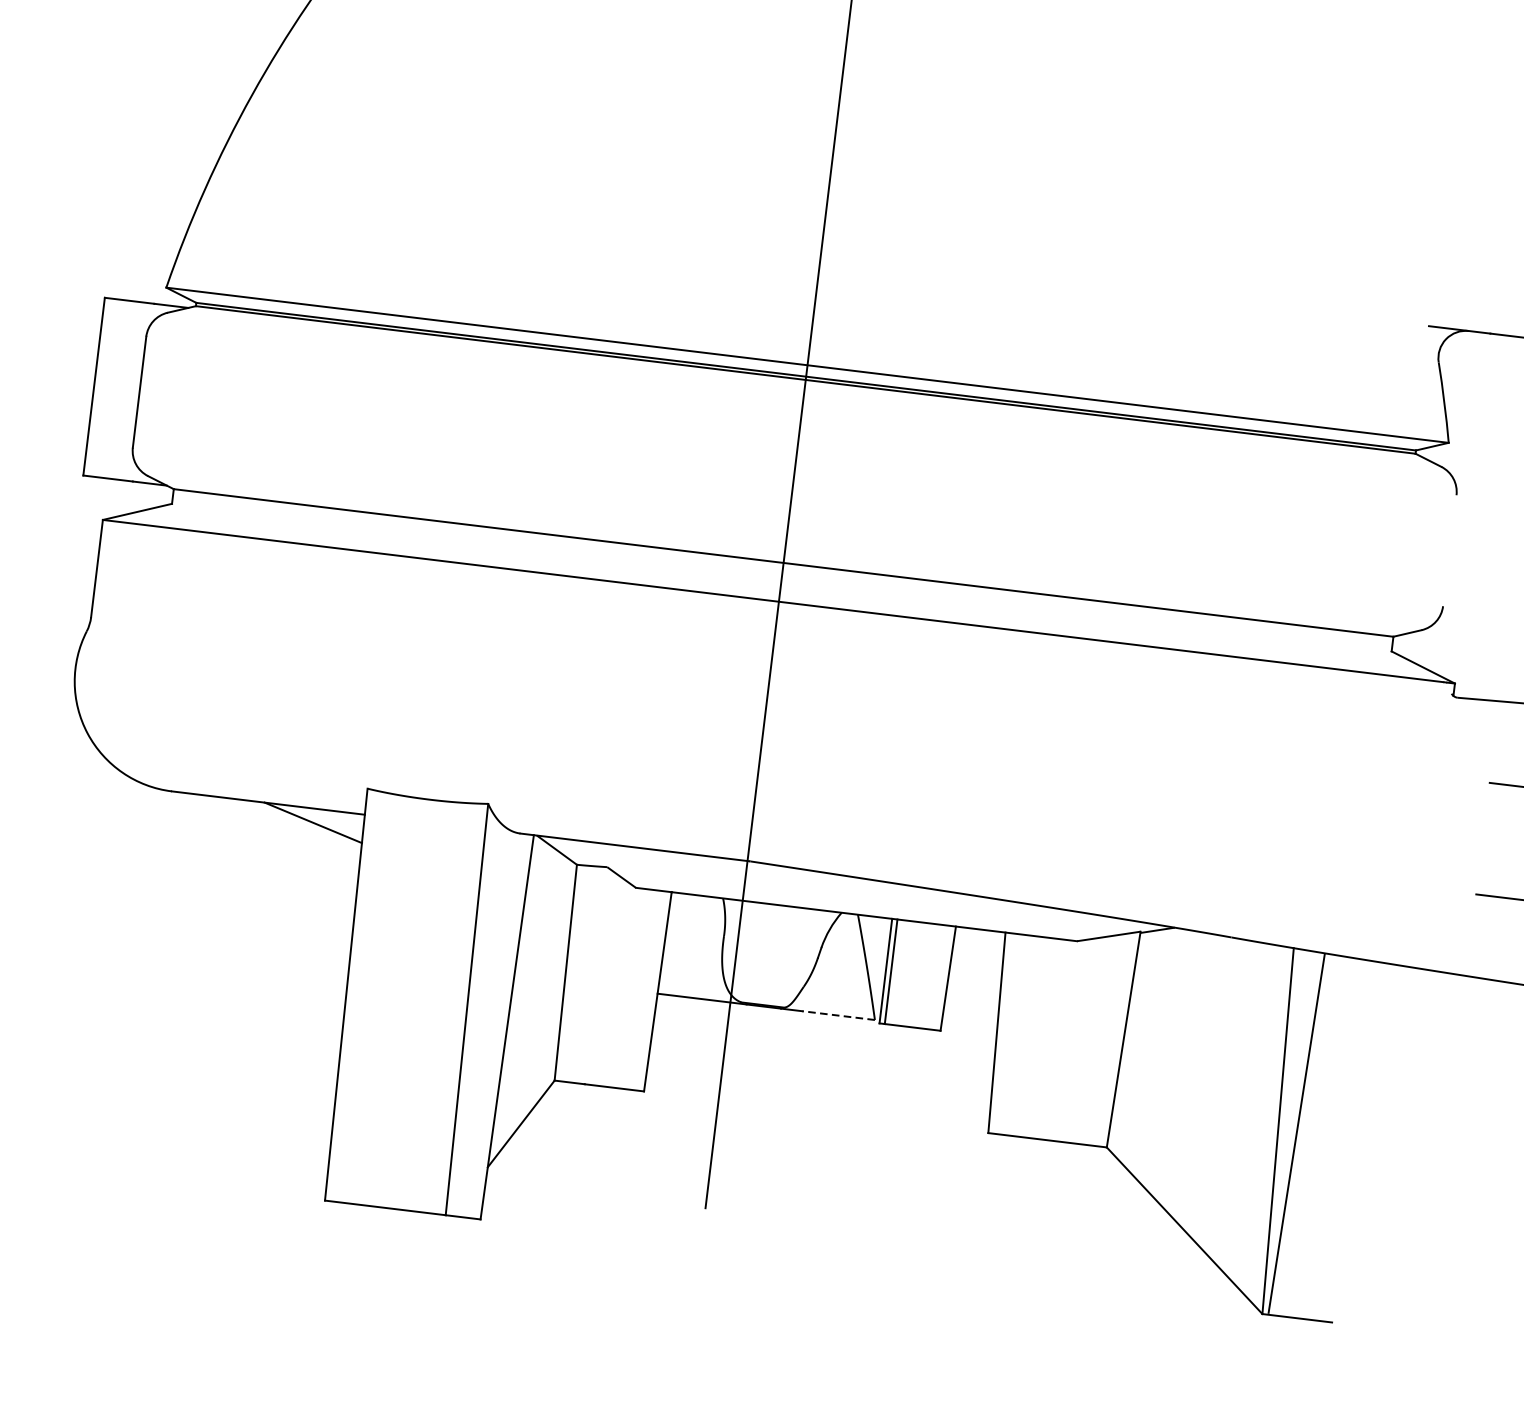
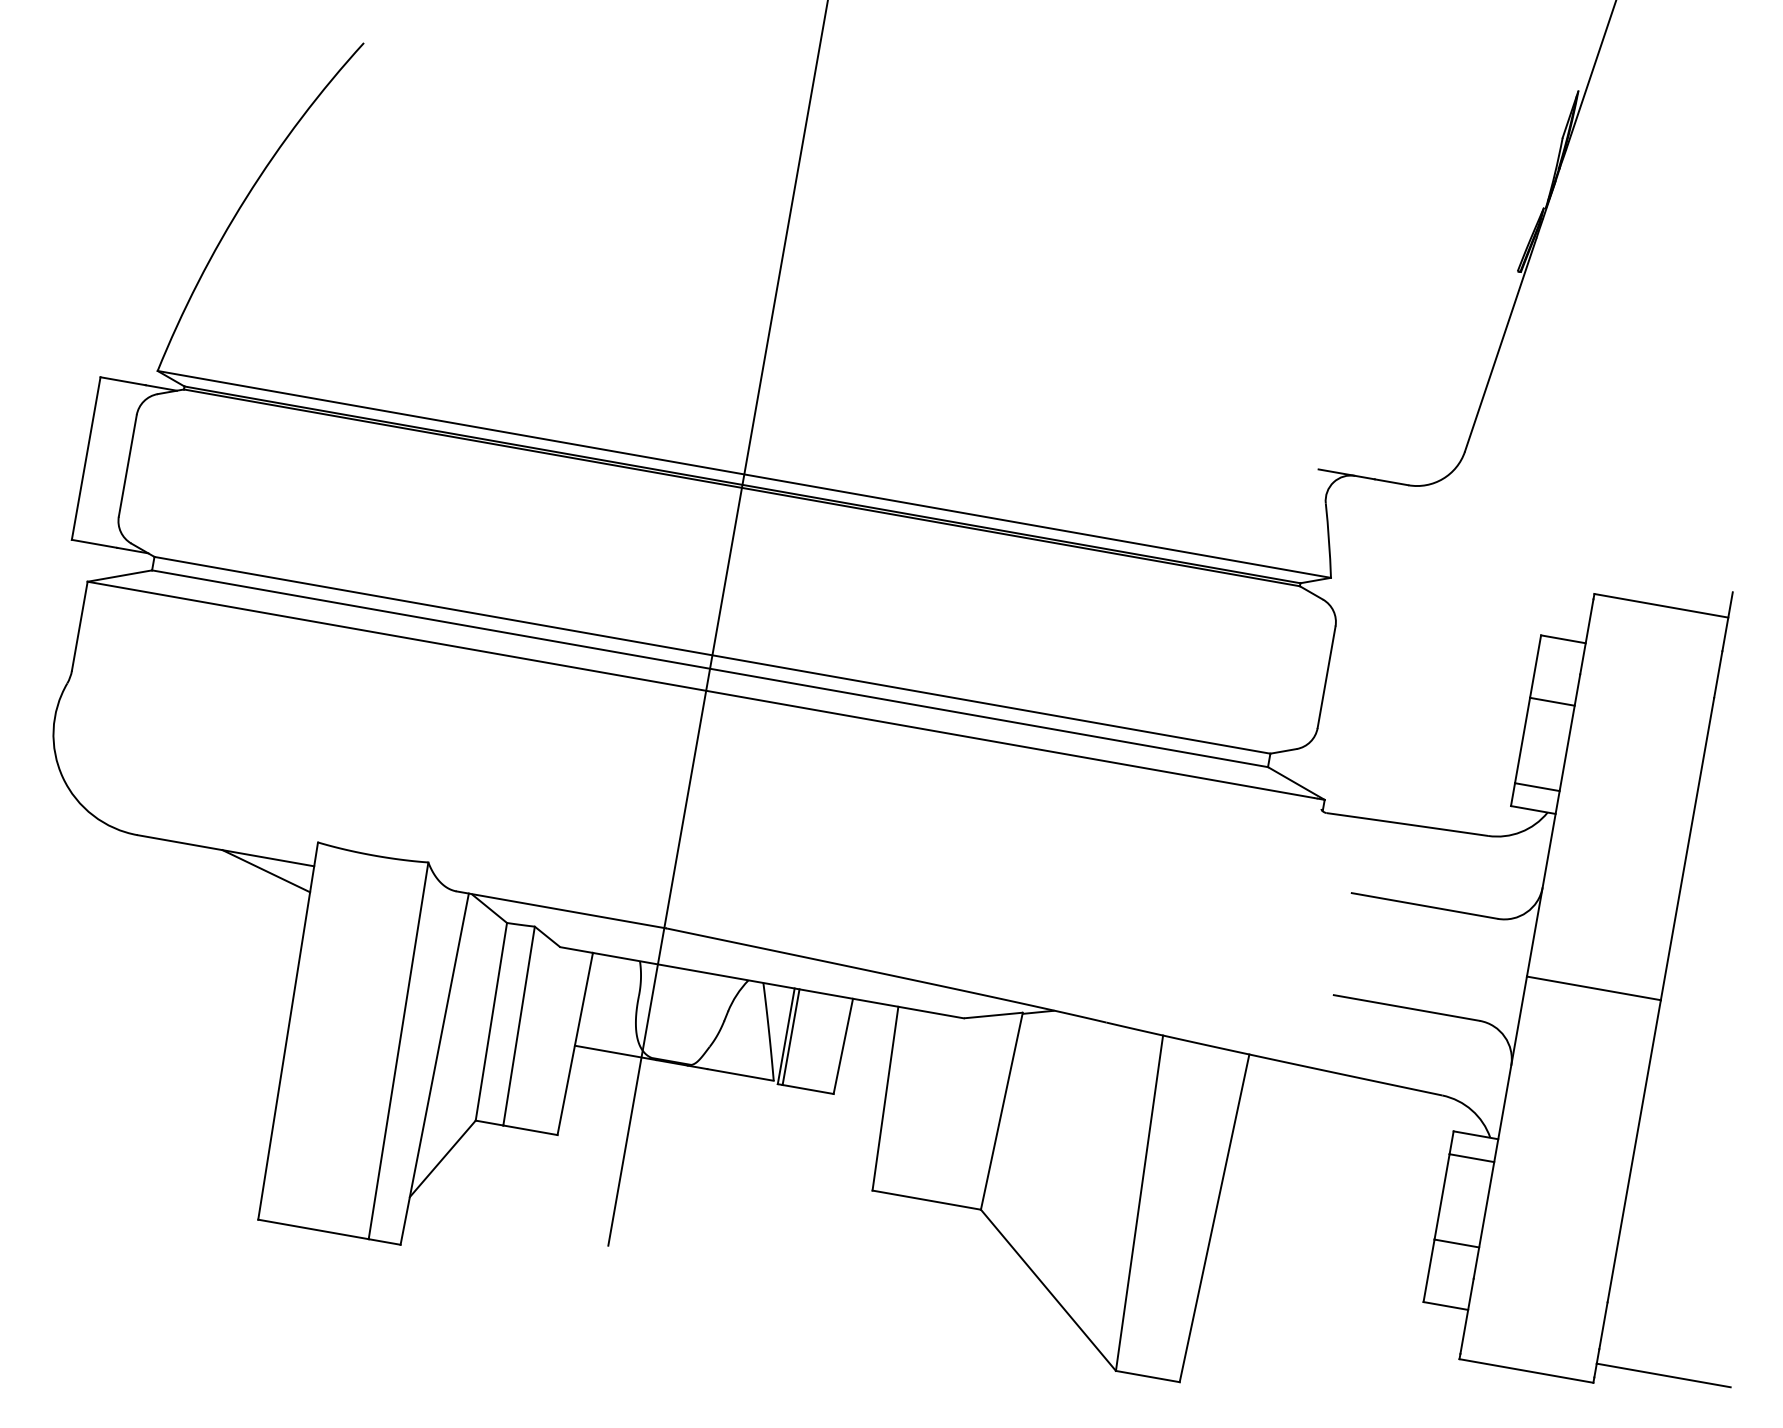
line: (1449, 550) -> (1326, 677), added
line: (782, 577) -> (710, 668), added
line: (595, 975) -> (518, 1025), added
line: (838, 1015) -> (740, 1074), dashed -> solid
line: (1296, 1133) -> (1214, 1218), moved

